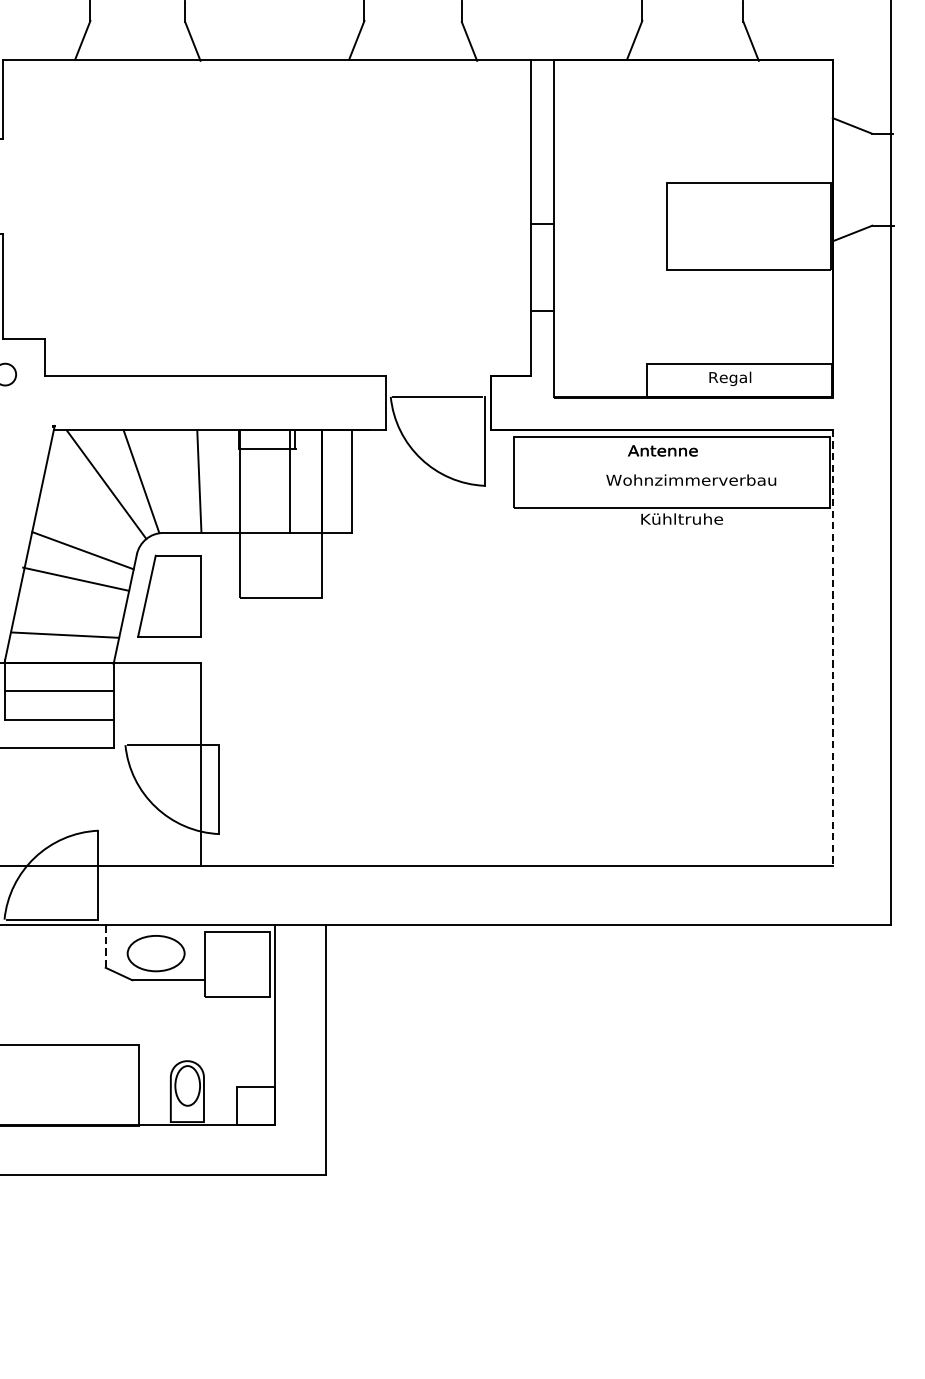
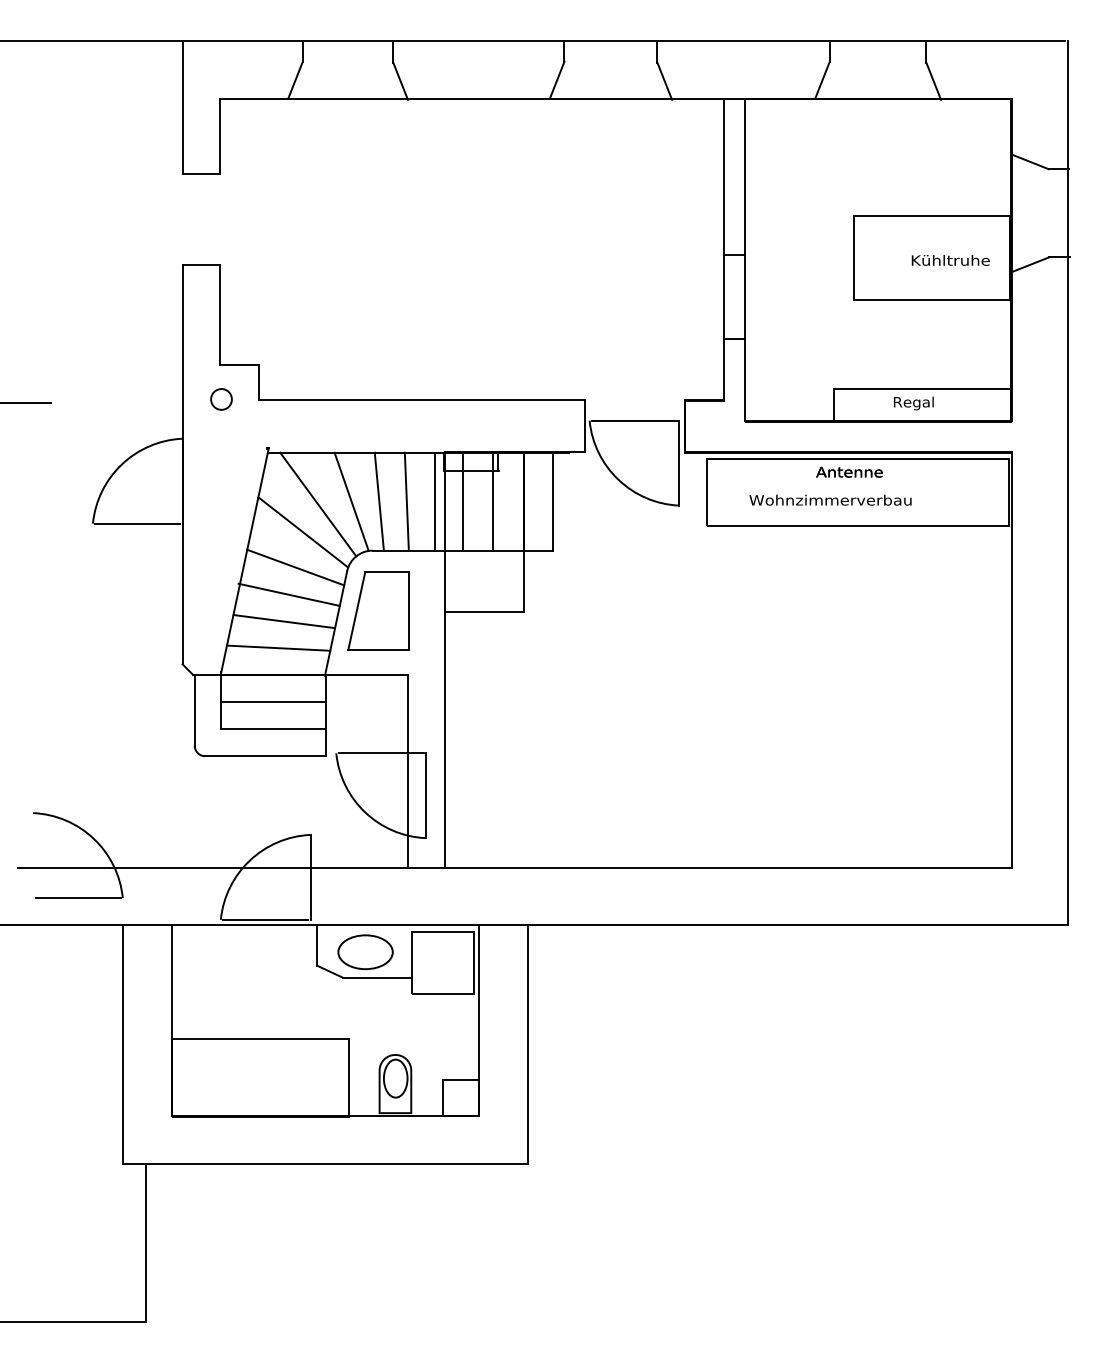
text: (691, 479) -> (830, 499), moved
line: (169, 481) -> (378, 501), added
line: (228, 481) -> (434, 501), added
line: (258, 481) -> (463, 501), added
line: (90, 513) -> (302, 532), added
text: (681, 519) -> (950, 260), moved
line: (71, 607) -> (284, 621), added
line: (833, 648) -> (1012, 660), dashed -> solid
line: (239, 731) -> (445, 740), added
line: (105, 947) -> (317, 946), dashed -> solid

